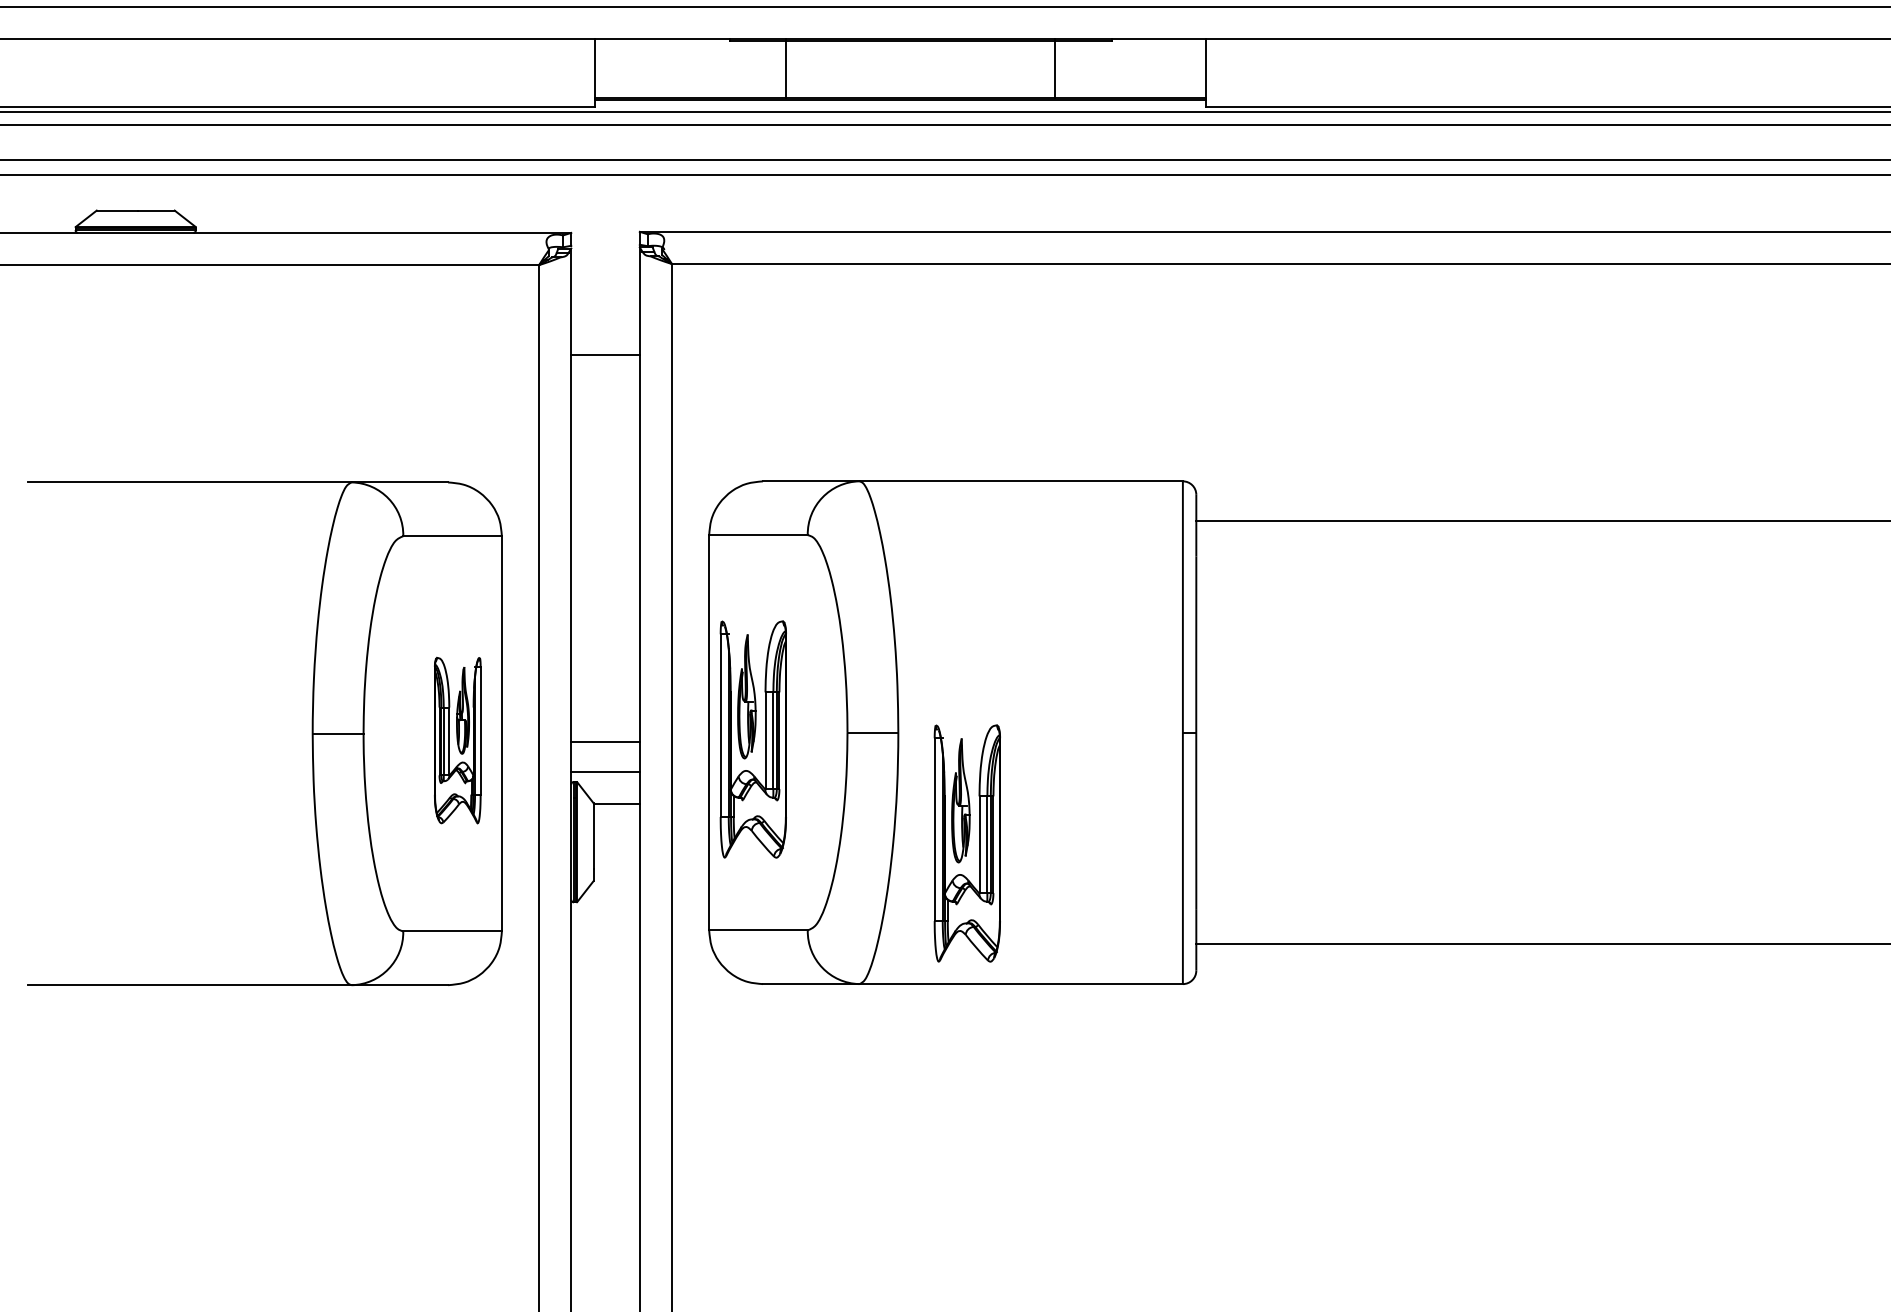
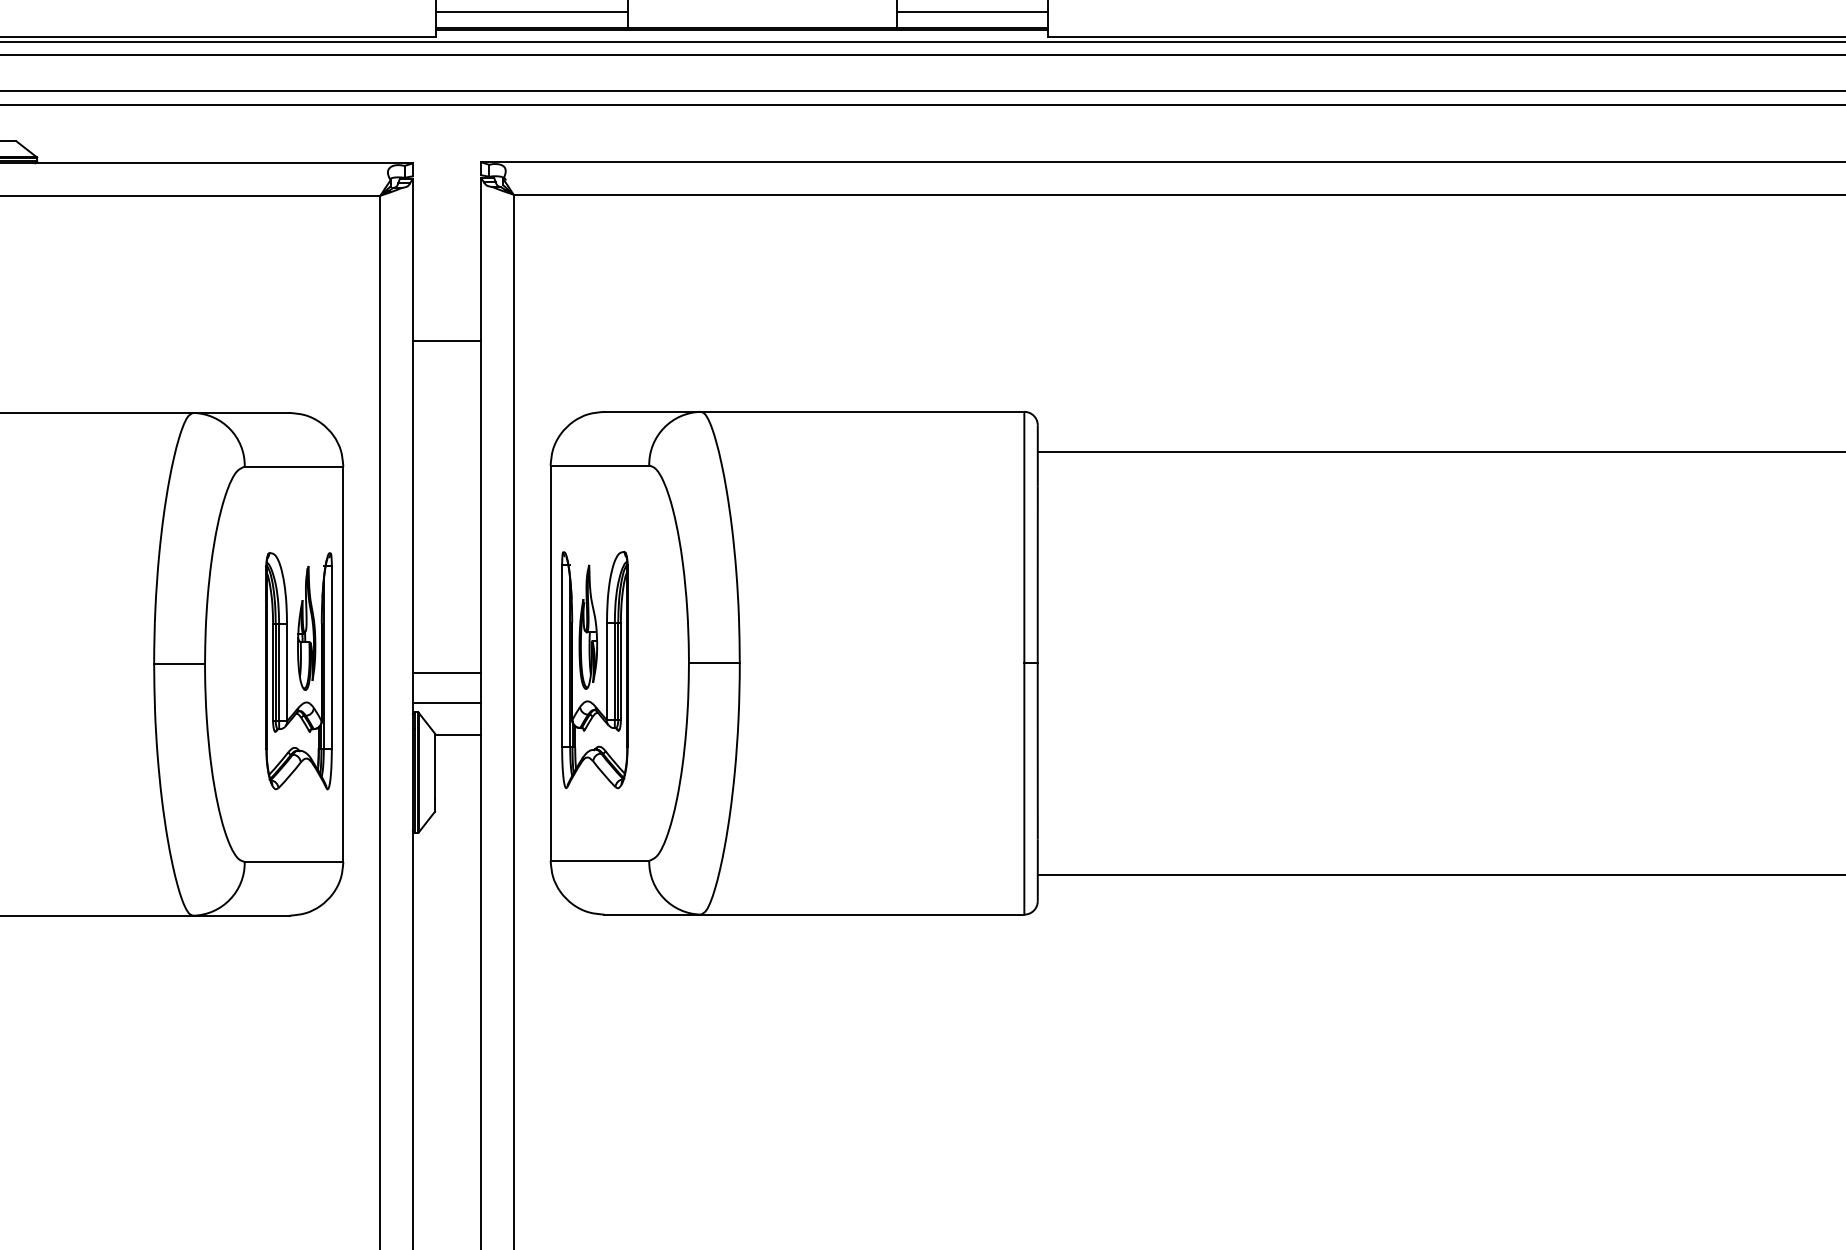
line: (690, 81) -> (531, 12), added
line: (1130, 81) -> (971, 12), added
line: (605, 355) -> (446, 341), moved
part: (457, 740) -> (298, 671), size x1.43
part: (966, 843) -> (807, 774), removed

